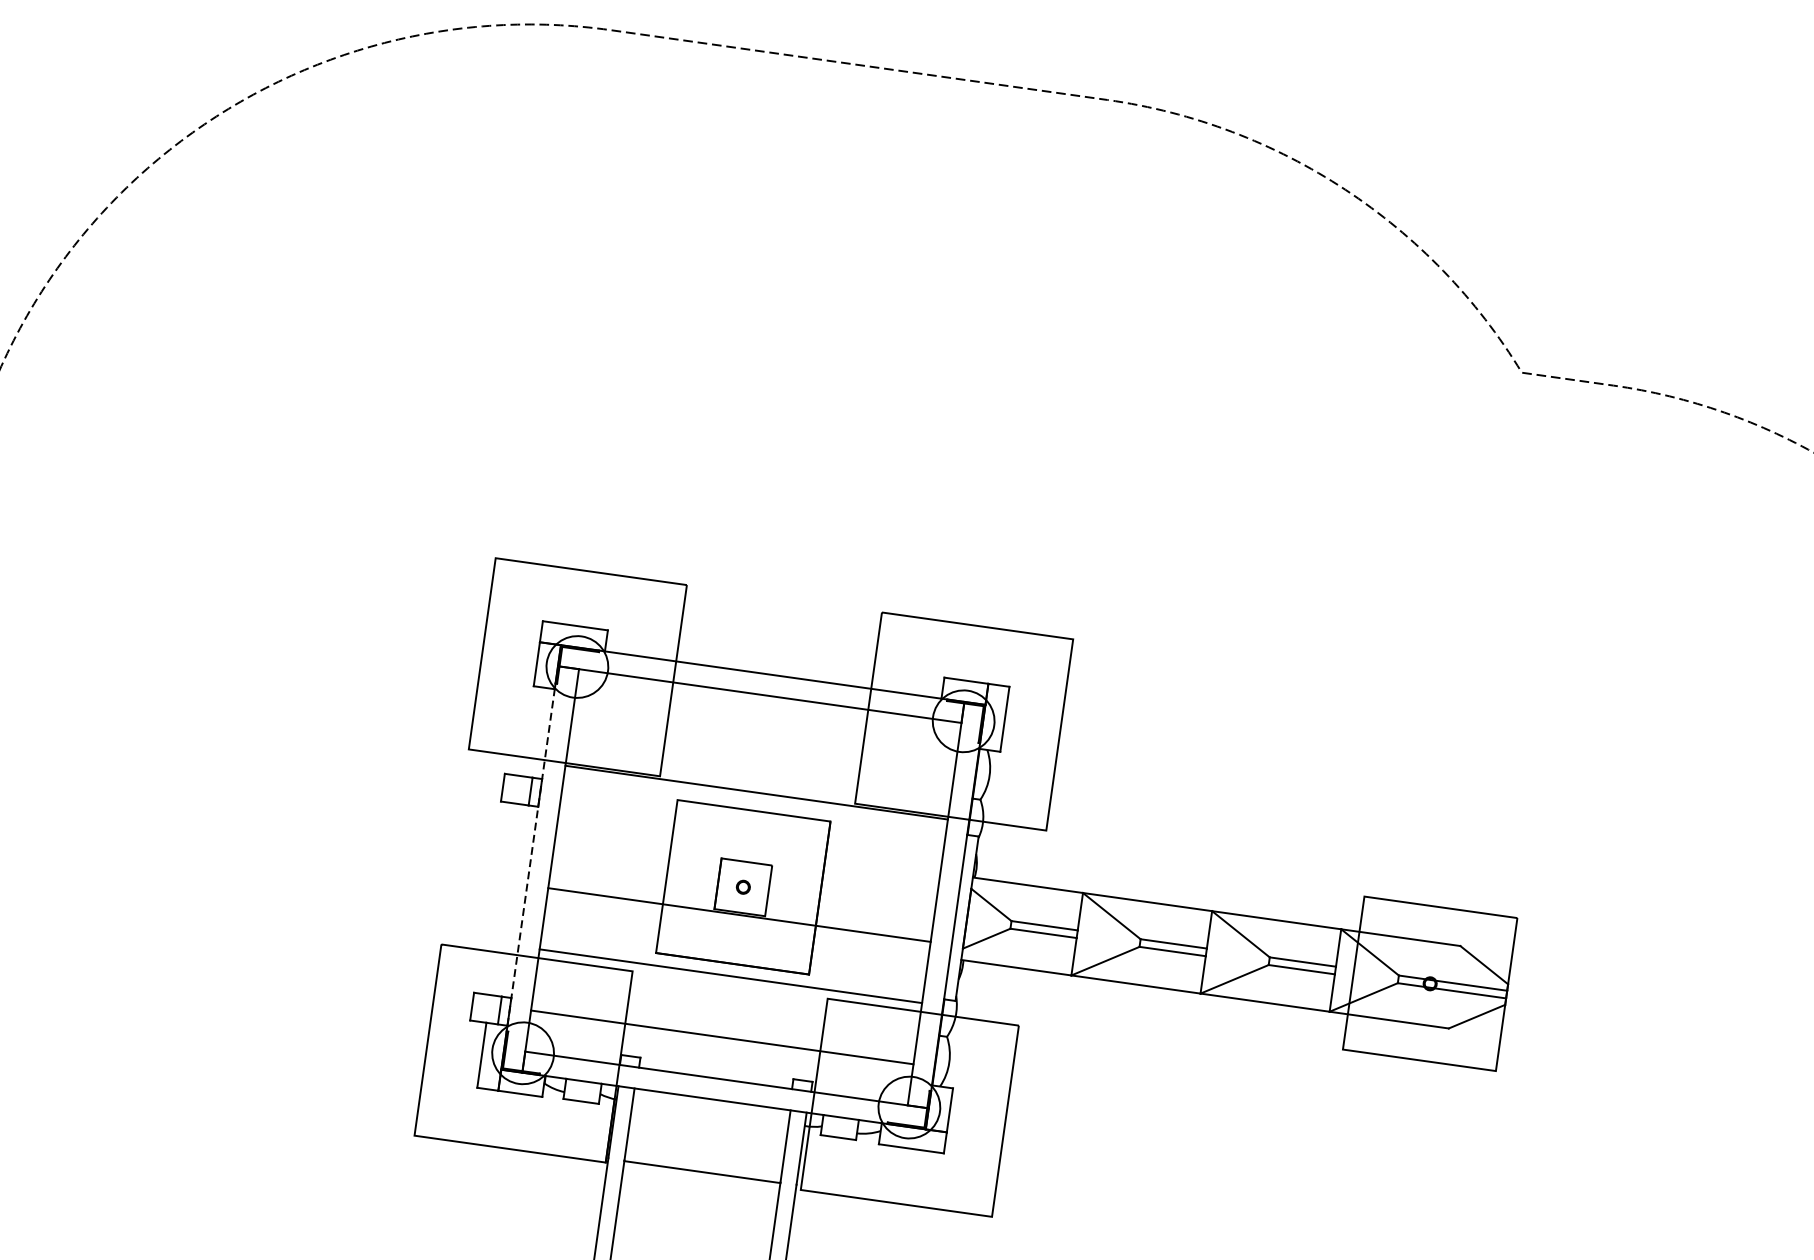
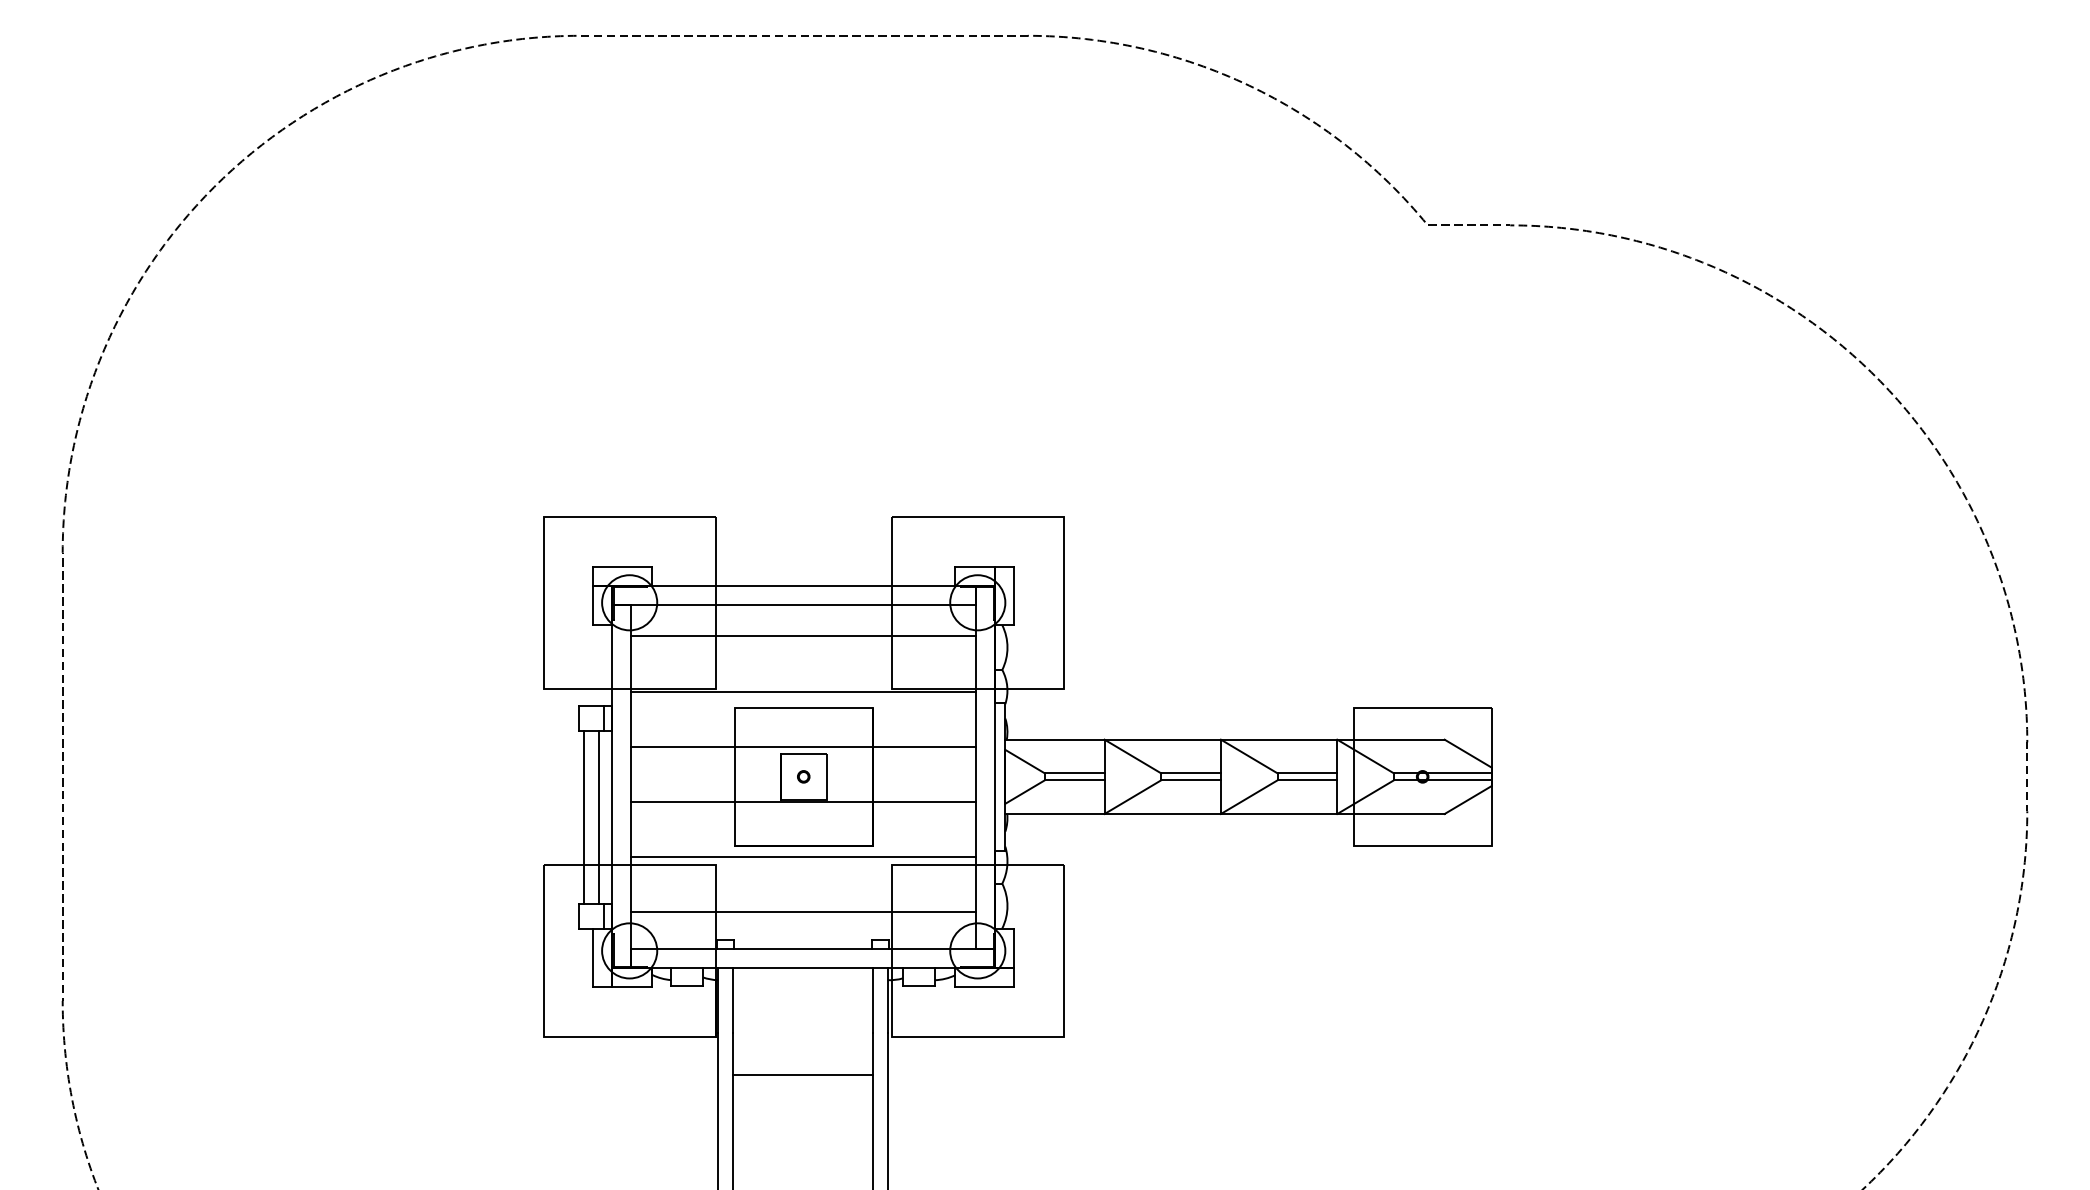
line: (765, 731) -> (803, 636), added
line: (747, 853) -> (803, 746), added
line: (531, 857) -> (612, 776), dashed -> solid
line: (493, 898) -> (584, 817), added
line: (509, 900) -> (598, 817), added
line: (702, 1171) -> (802, 1074), moved

